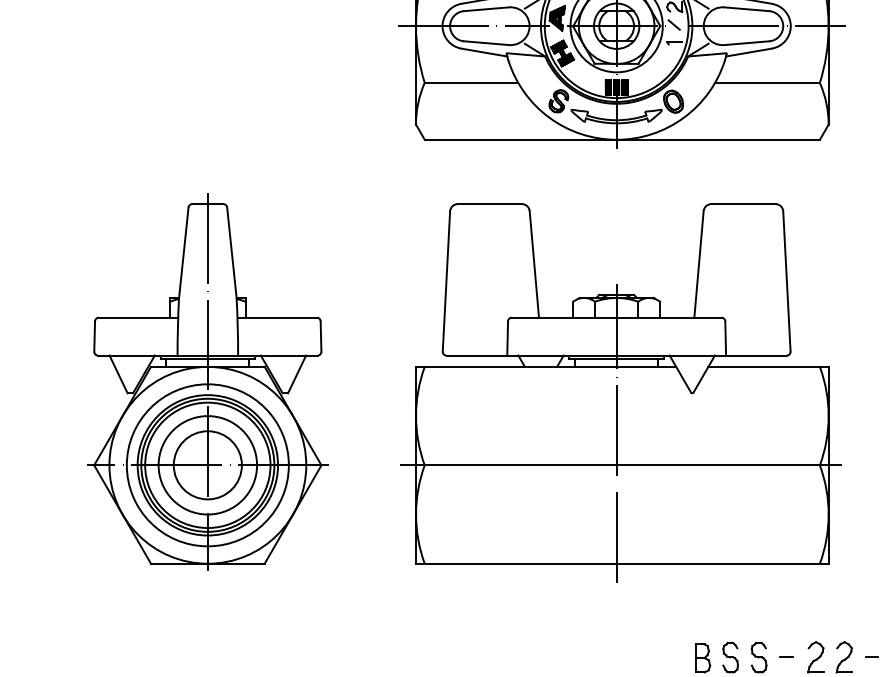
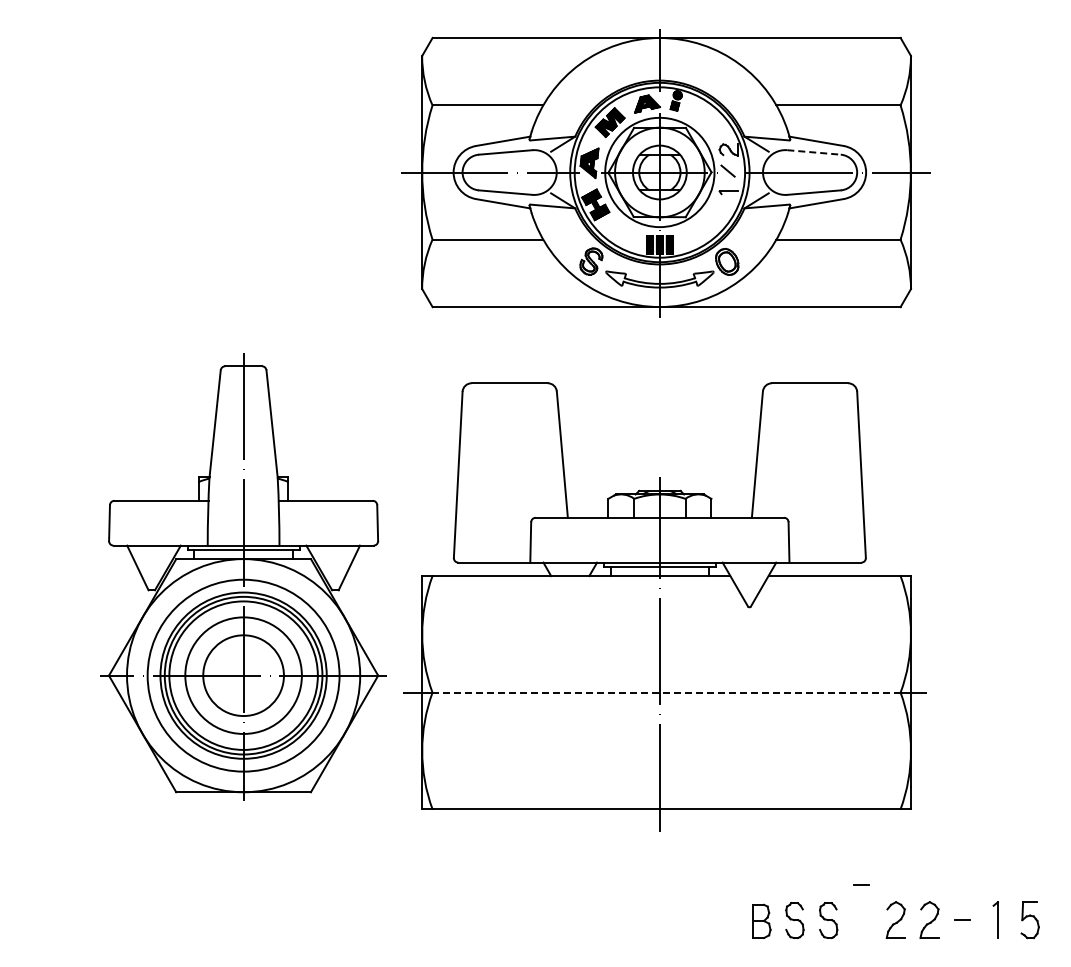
line: (747, 9) -> (814, 152), solid -> dashed
part: (207, 381) -> (243, 576), moved
line: (622, 465) -> (666, 692), solid -> dashed
line: (786, 656) -> (861, 884), moved

